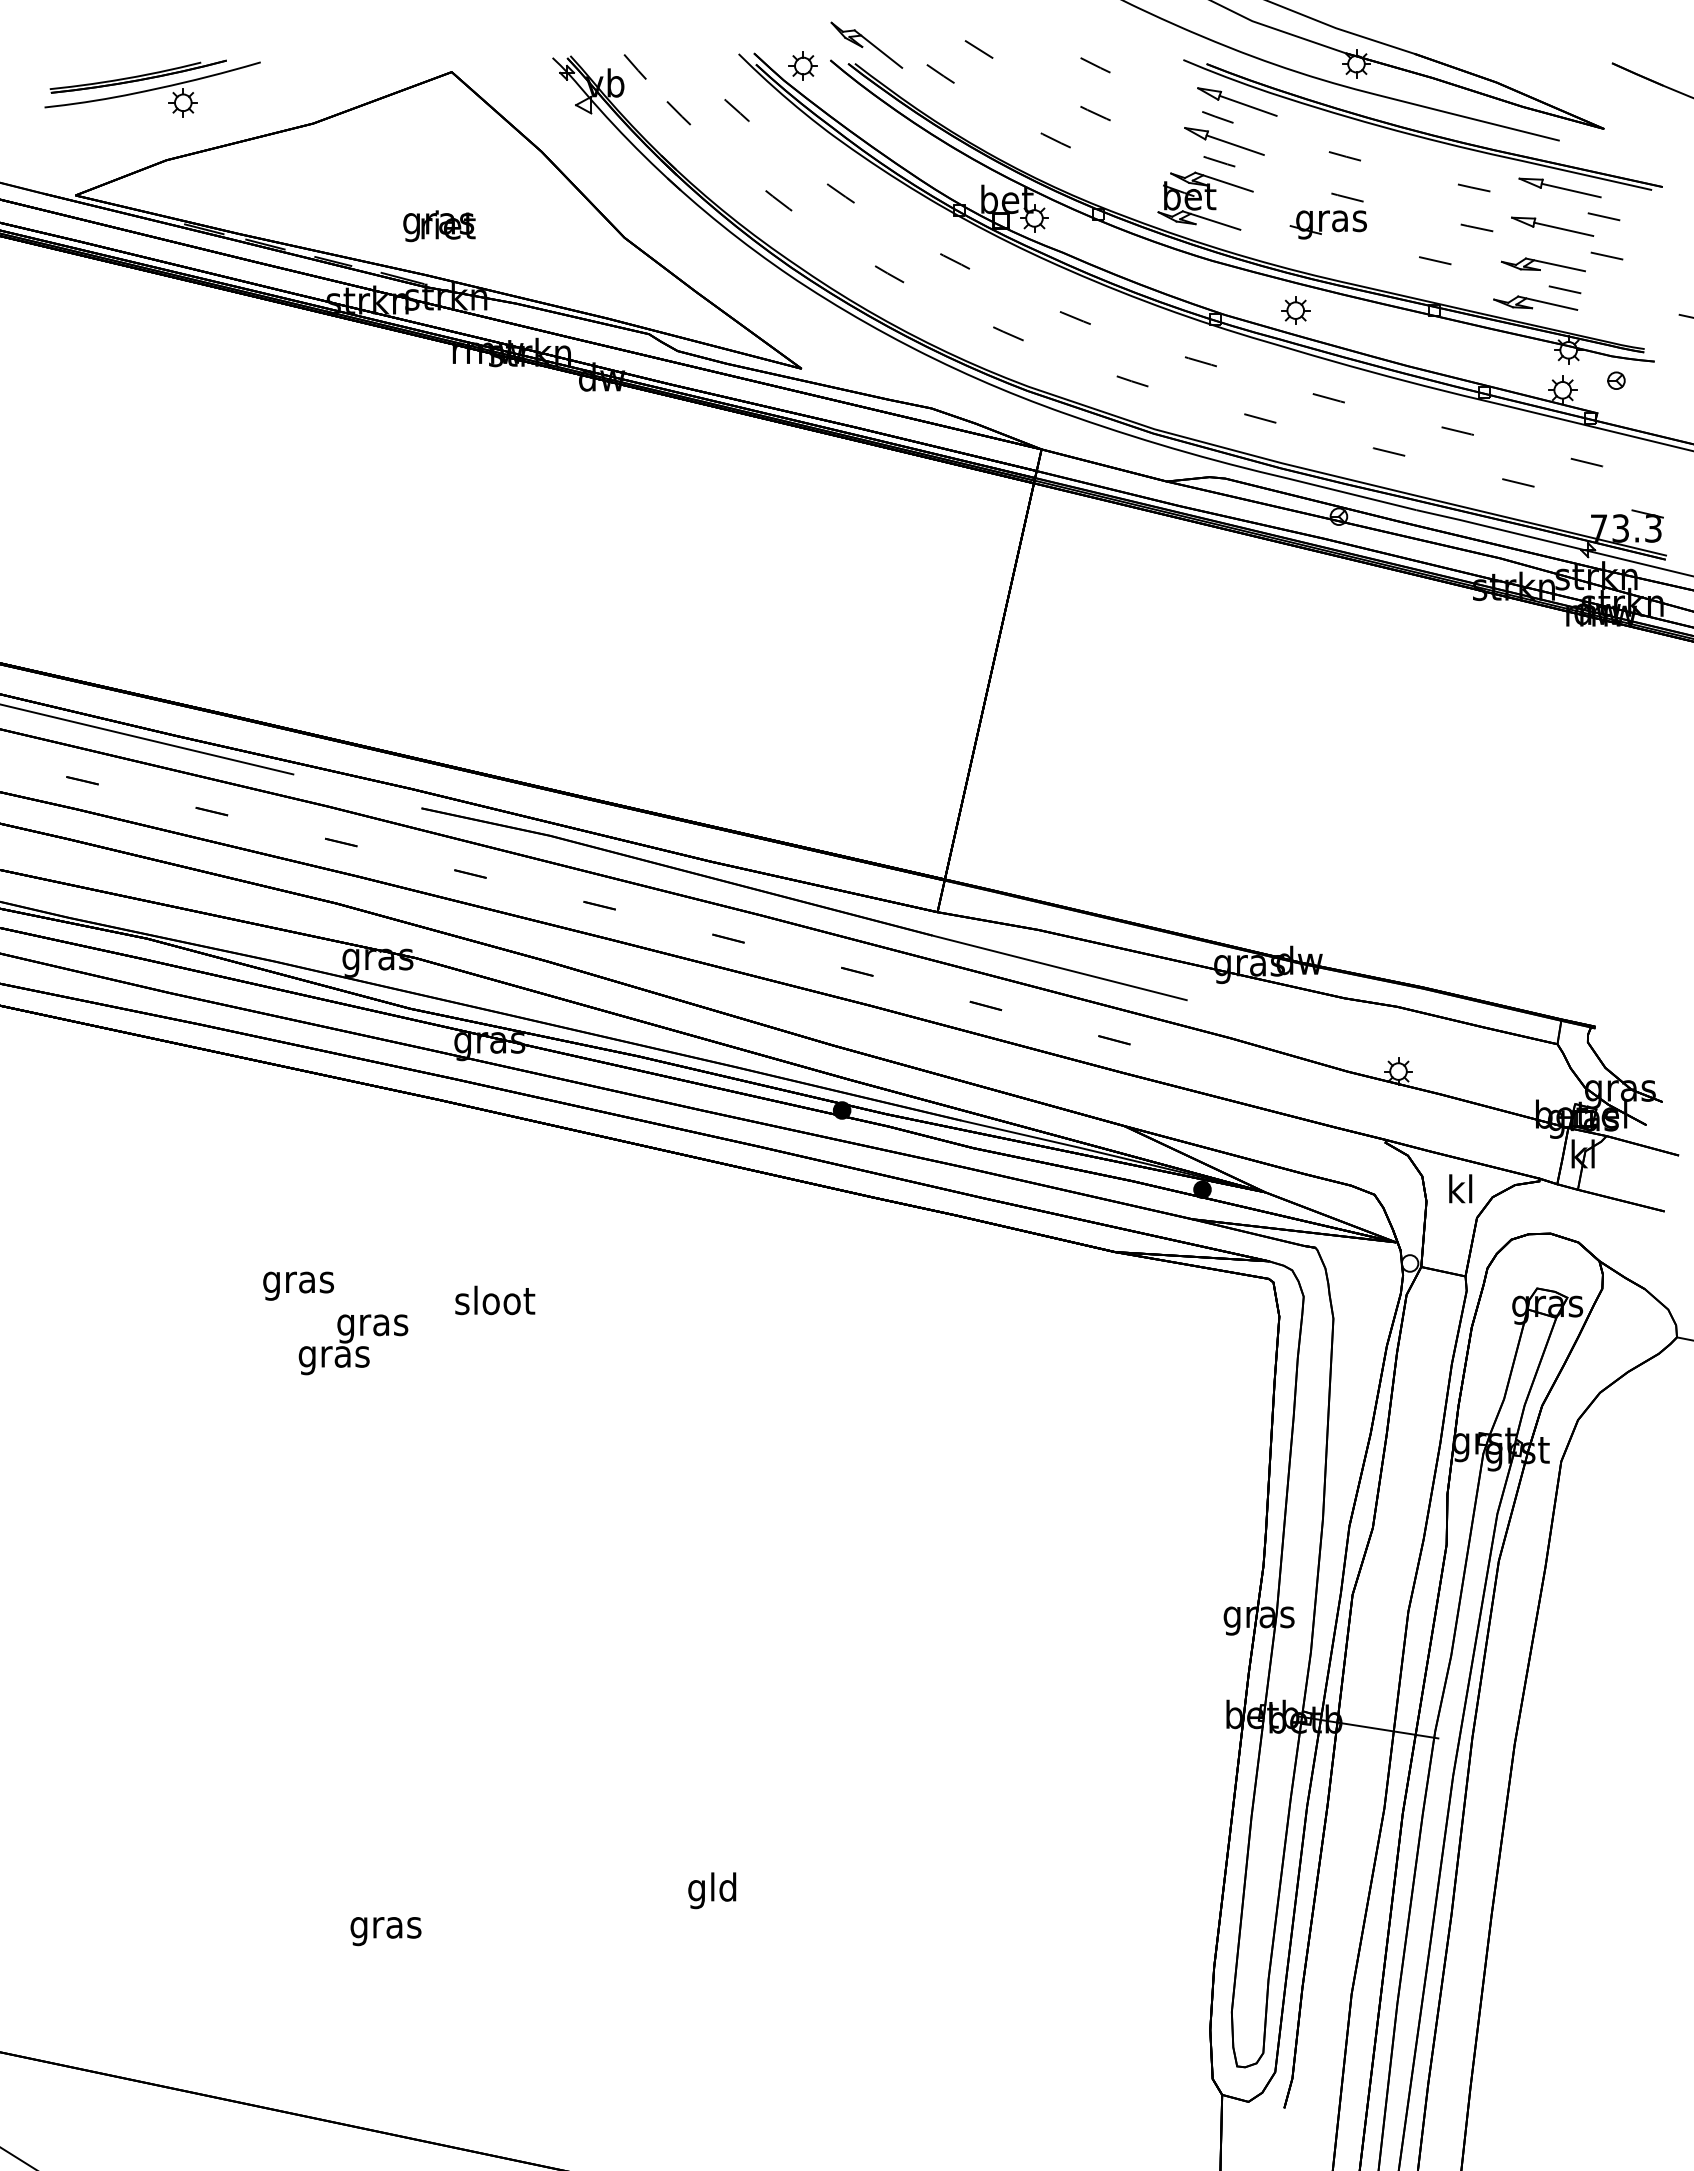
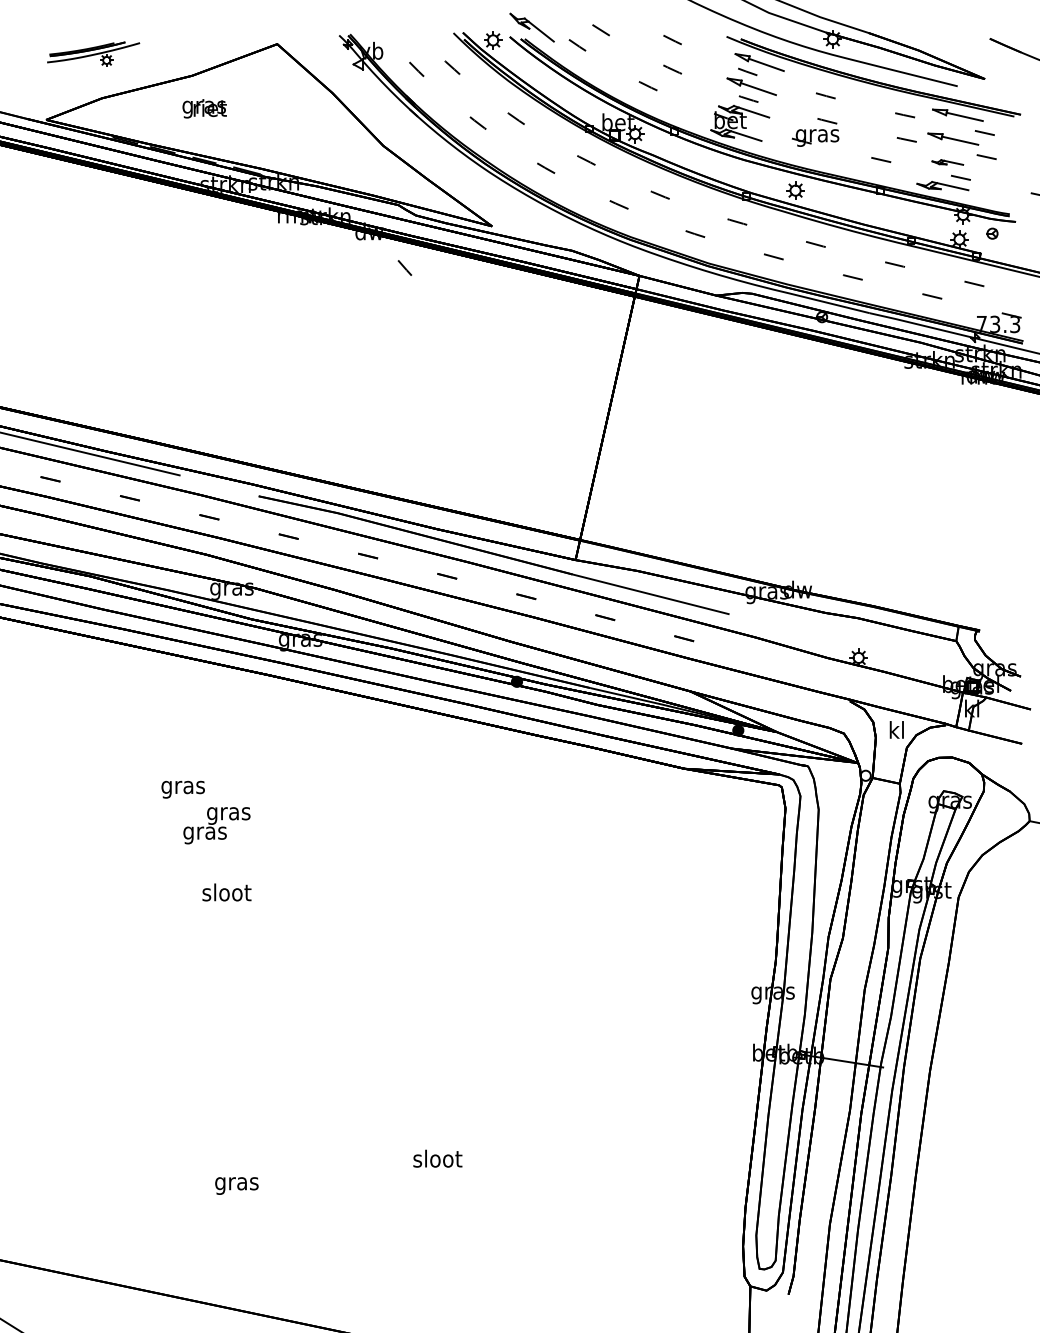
line: (634, 66) -> (404, 267), moved
part: (152, 88) -> (93, 54), size x0.7
text: (439, 225) -> (204, 108), moved
part: (1543, 264) -> (947, 162), size x0.6
text: (494, 1300) -> (226, 892), moved
text: (712, 1889) -> (437, 1160), gld -> sloot

